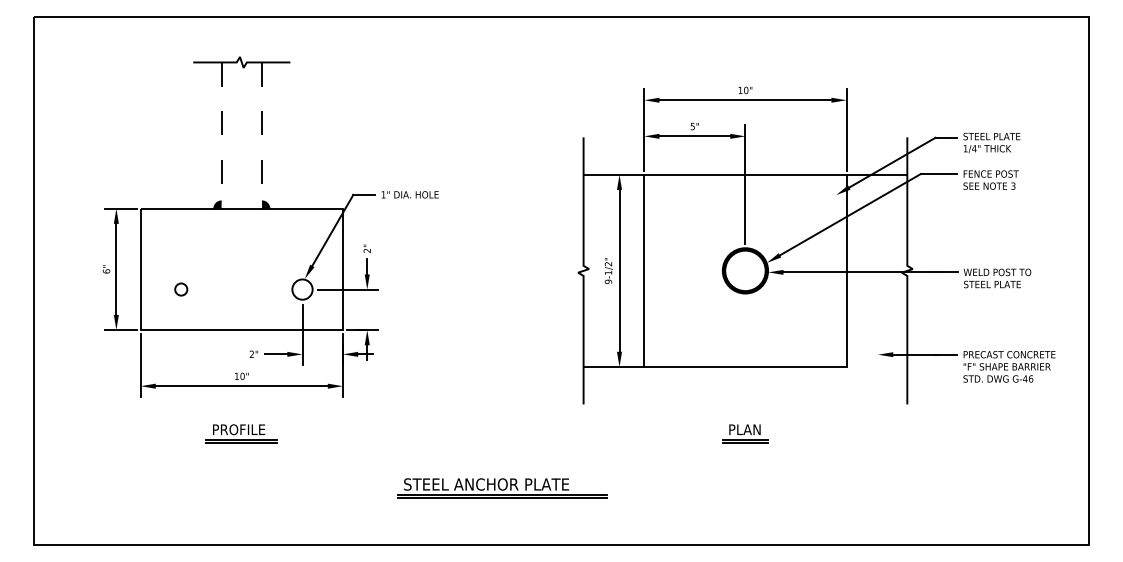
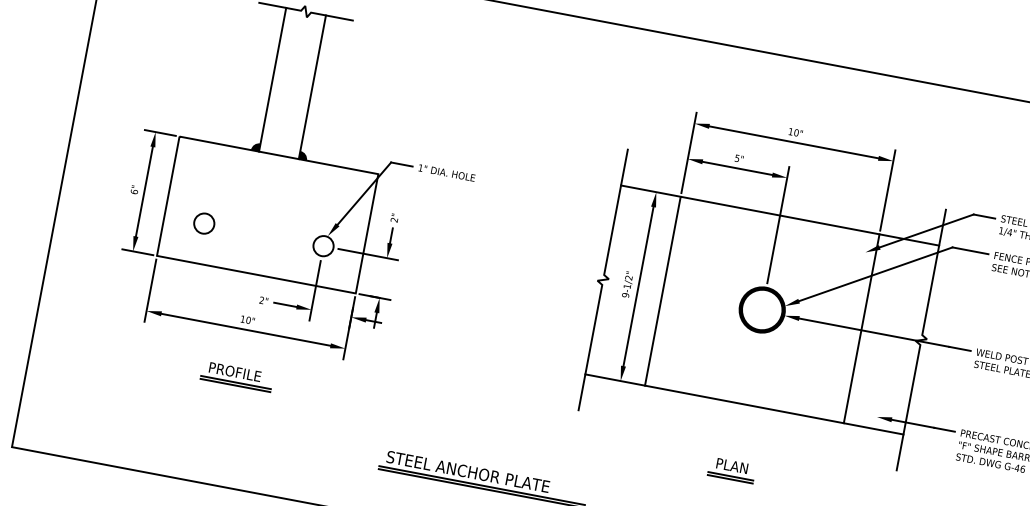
line: (221, 136) -> (272, 80), dashed -> solid
line: (262, 136) -> (312, 88), dashed -> solid
circle: (181, 289) -> (204, 223), size x1.67
line: (876, 366) -> (873, 428), added

